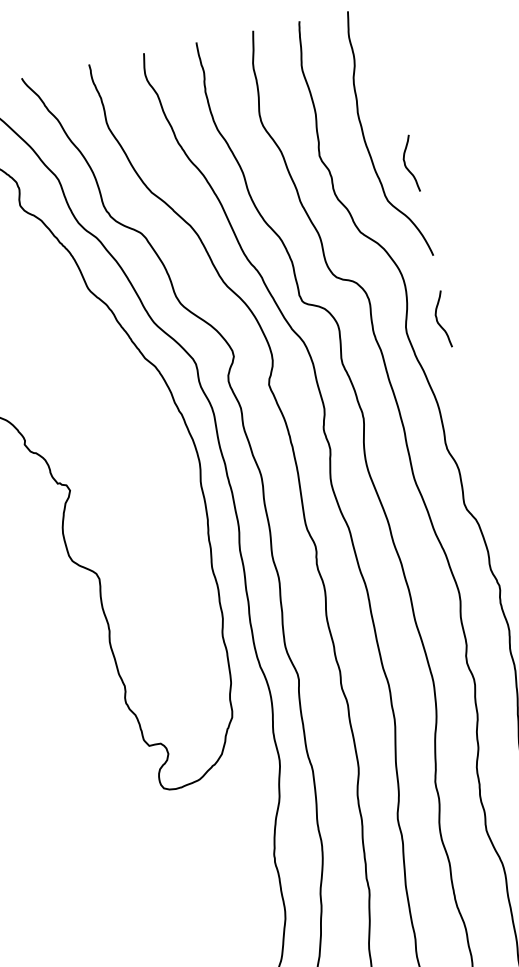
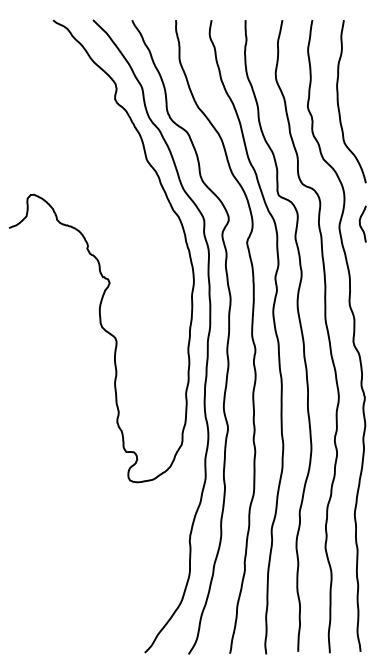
curve: (405, 163) -> (360, 122), removed

